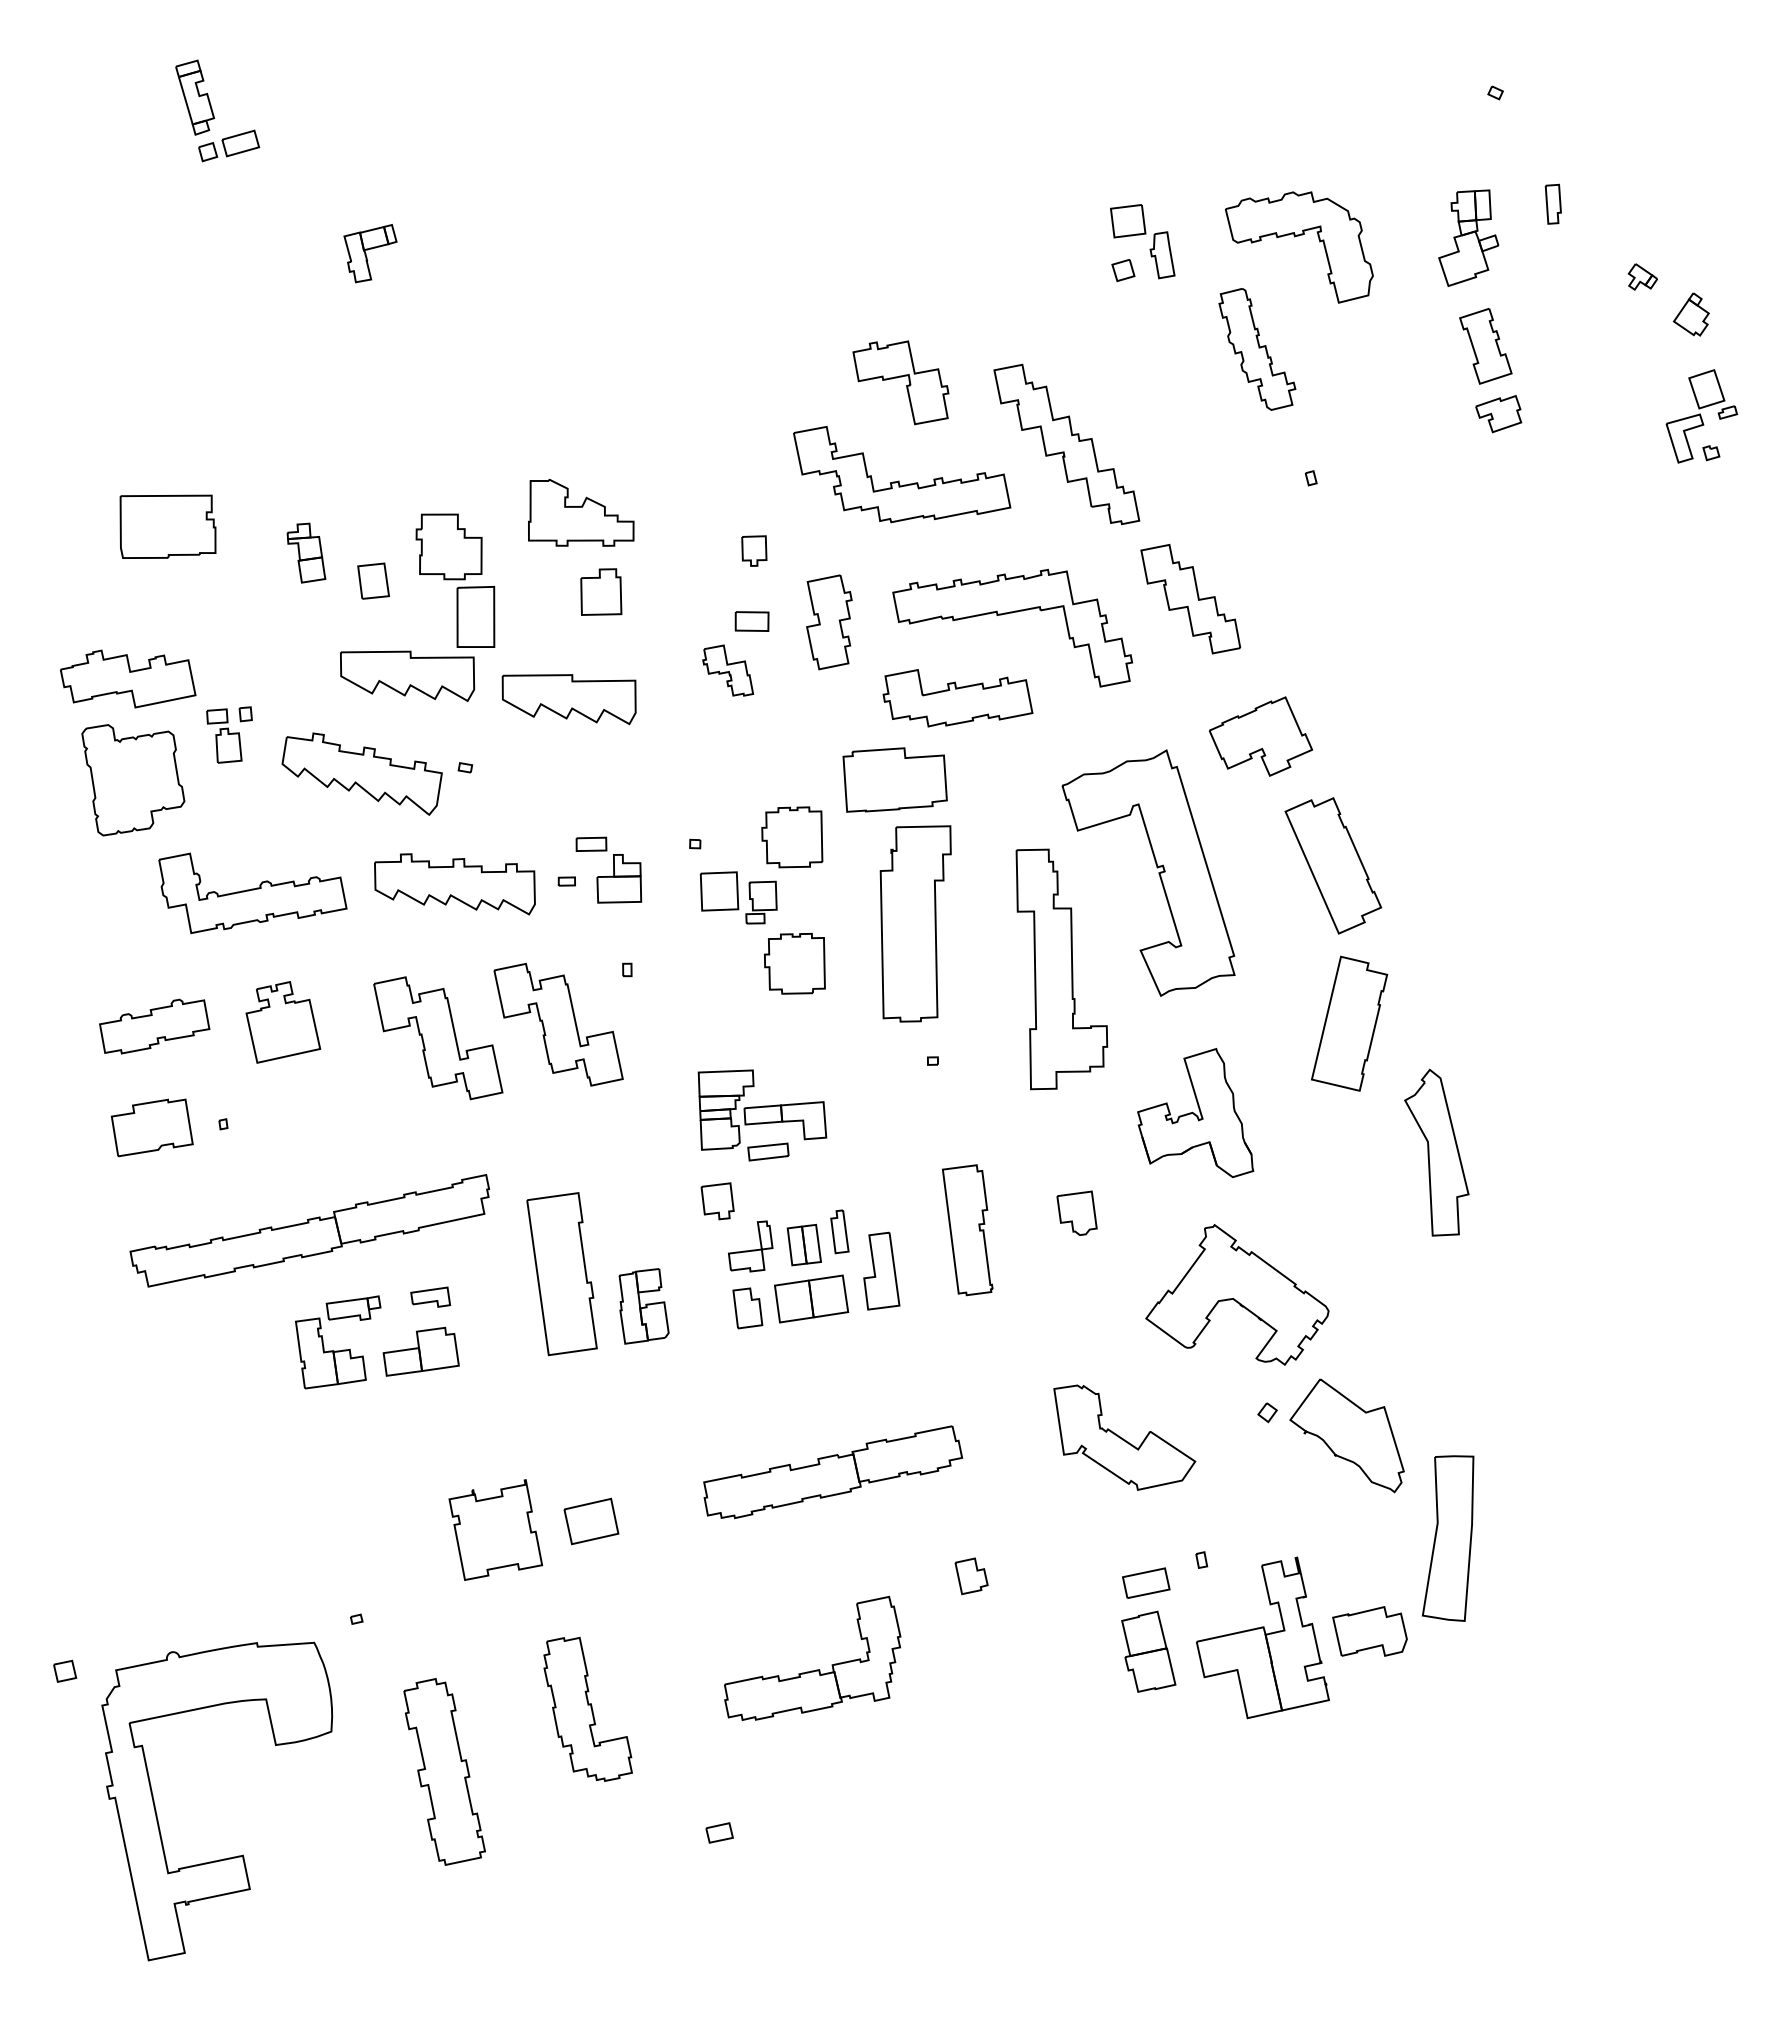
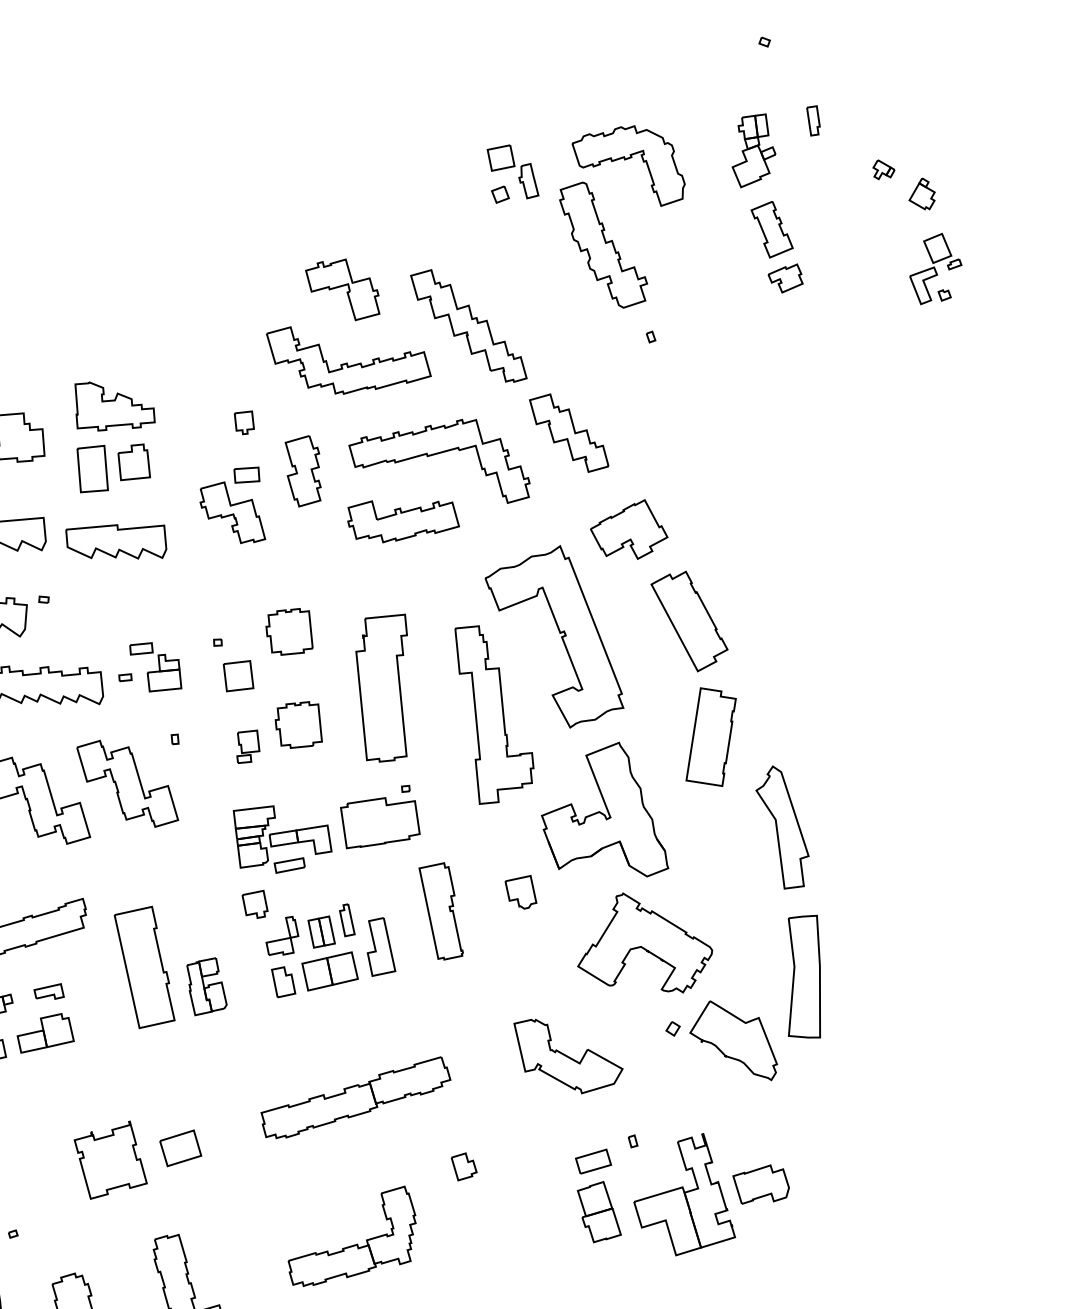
part: (1257, 349) -> (603, 245), size x1.43
part: (475, 616) -> (92, 468), moved
part: (727, 670) -> (231, 512), size x1.67
part: (894, 779) -> (379, 821), moved
part: (761, 902) -> (247, 746), moved
part: (1195, 1112) -> (602, 811), size x1.43
part: (1448, 1538) -> (803, 977), moved

